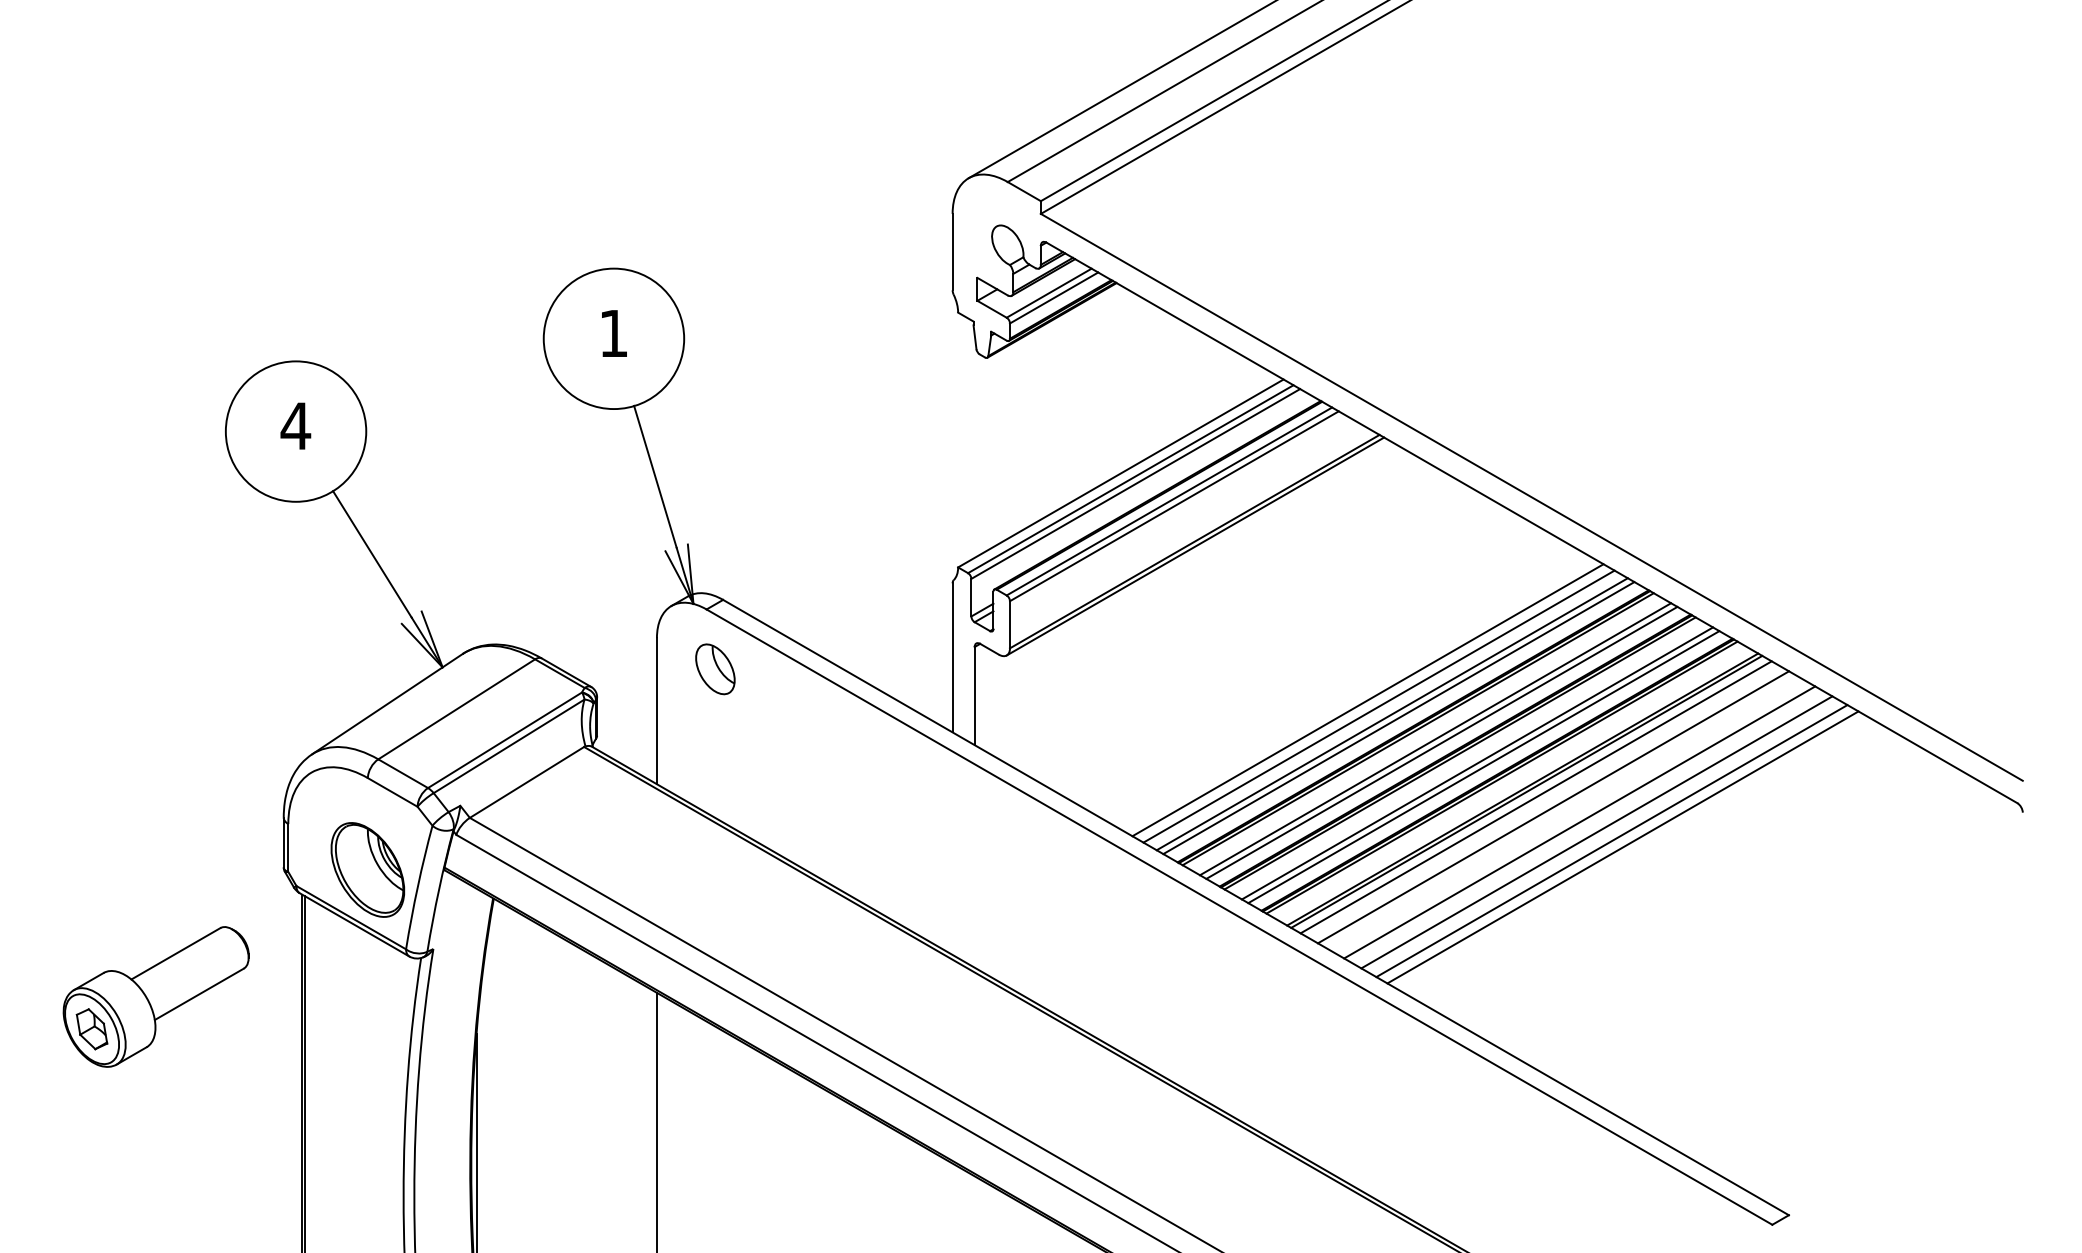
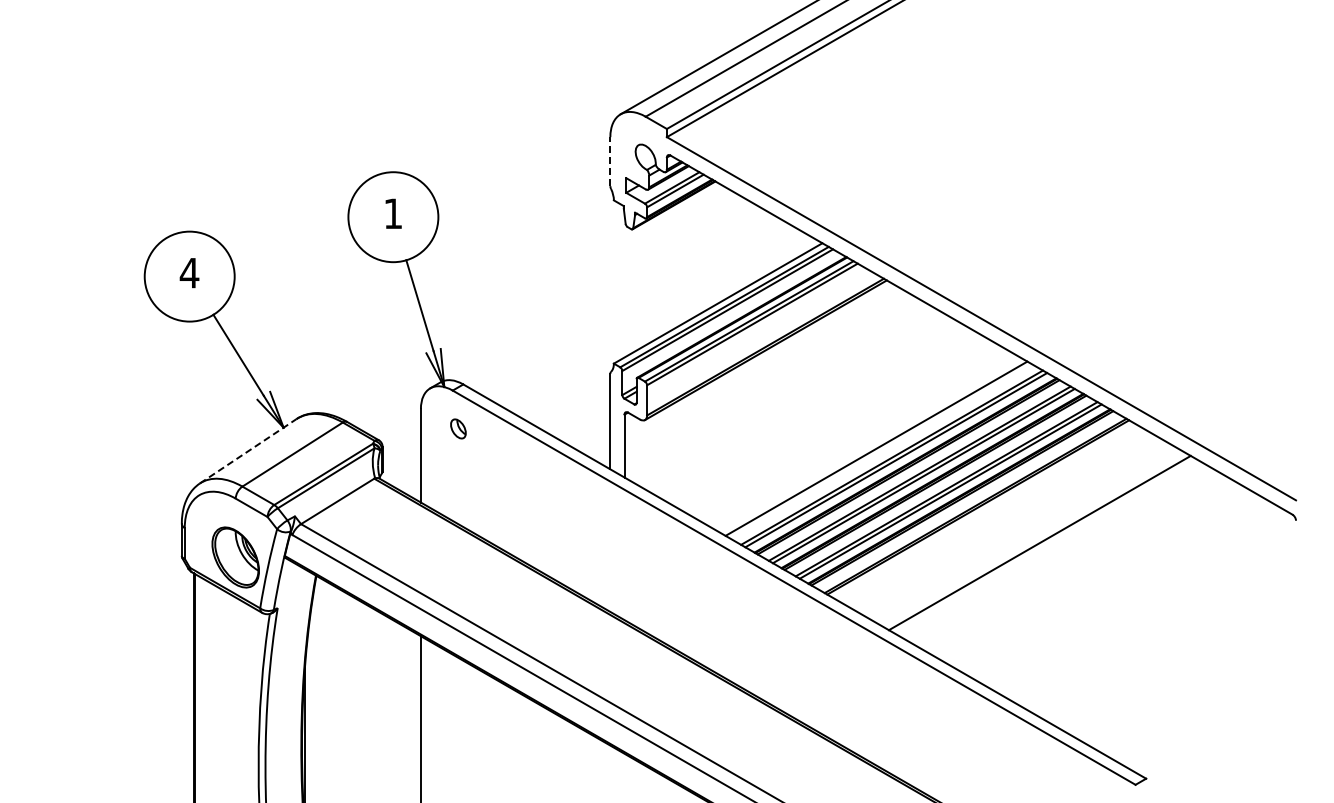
line: (952, 251) -> (610, 161), solid -> dashed
part: (715, 668) -> (458, 428), size x0.6
line: (387, 704) -> (248, 451), solid -> dashed
line: (1378, 706) -> (883, 452), removed
line: (1536, 796) -> (984, 510), removed
line: (1553, 807) -> (995, 517), removed
line: (1580, 821) -> (1012, 526), removed
line: (1597, 832) -> (1023, 533), removed
line: (1611, 840) -> (1032, 538), removed
part: (156, 996) -> (100, 638), removed

